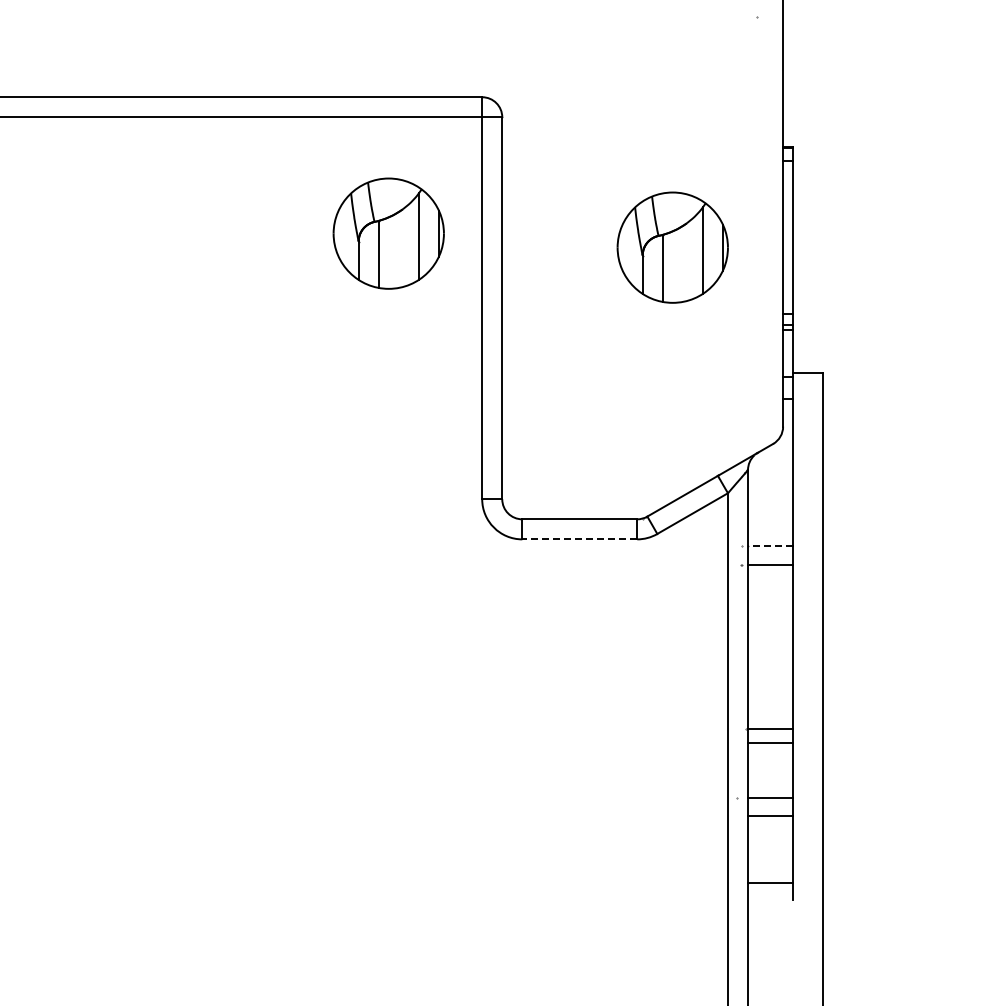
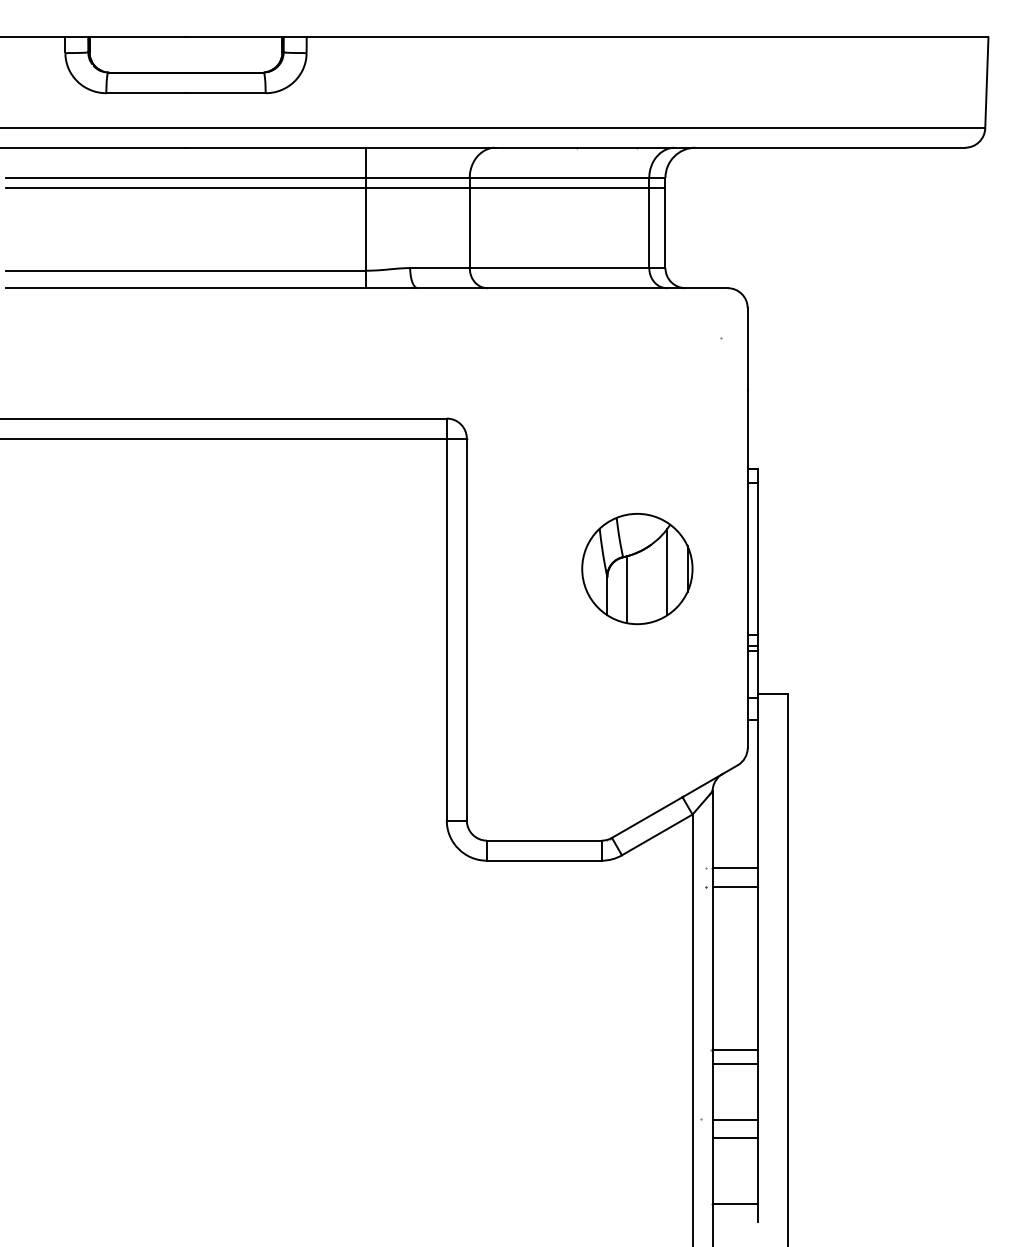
part: (388, 234) -> (353, 555), removed
line: (578, 539) -> (543, 860), dashed -> solid
line: (770, 546) -> (735, 867), dashed -> solid

